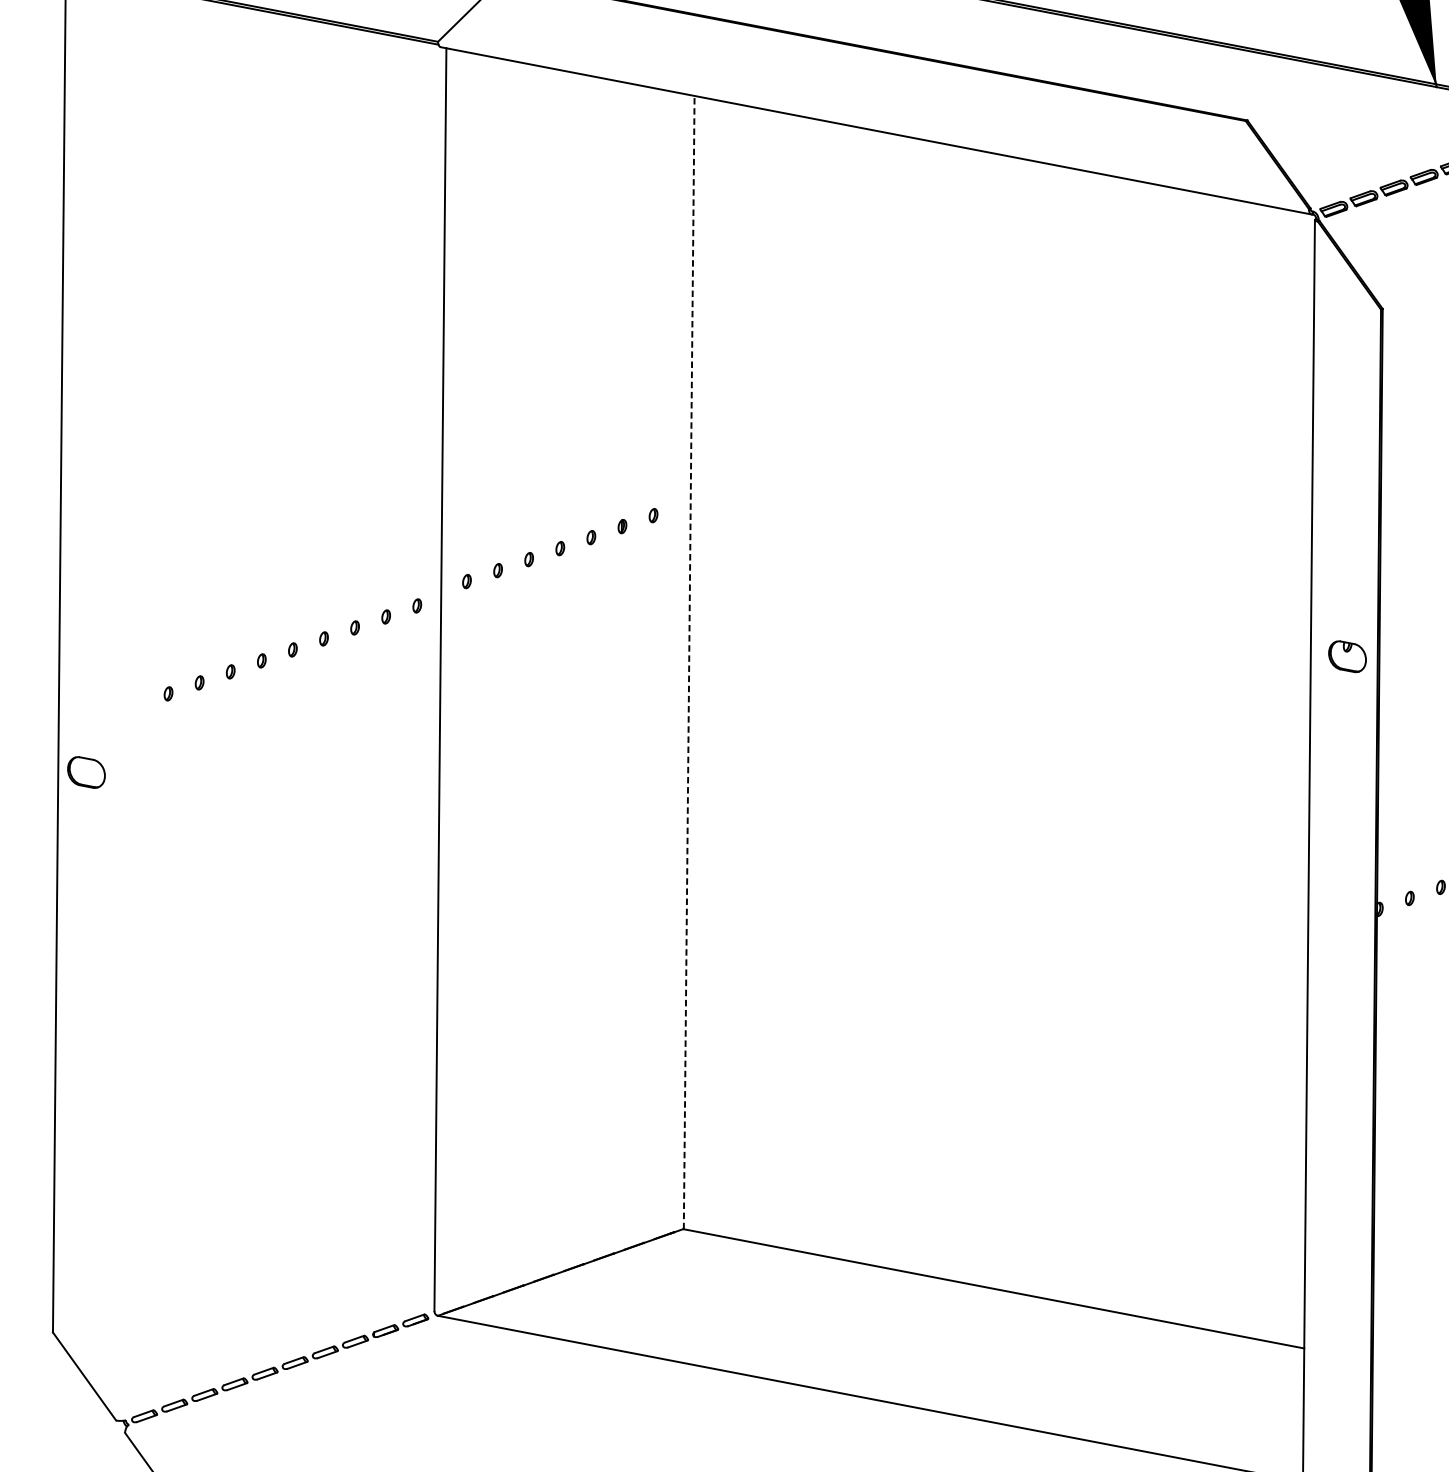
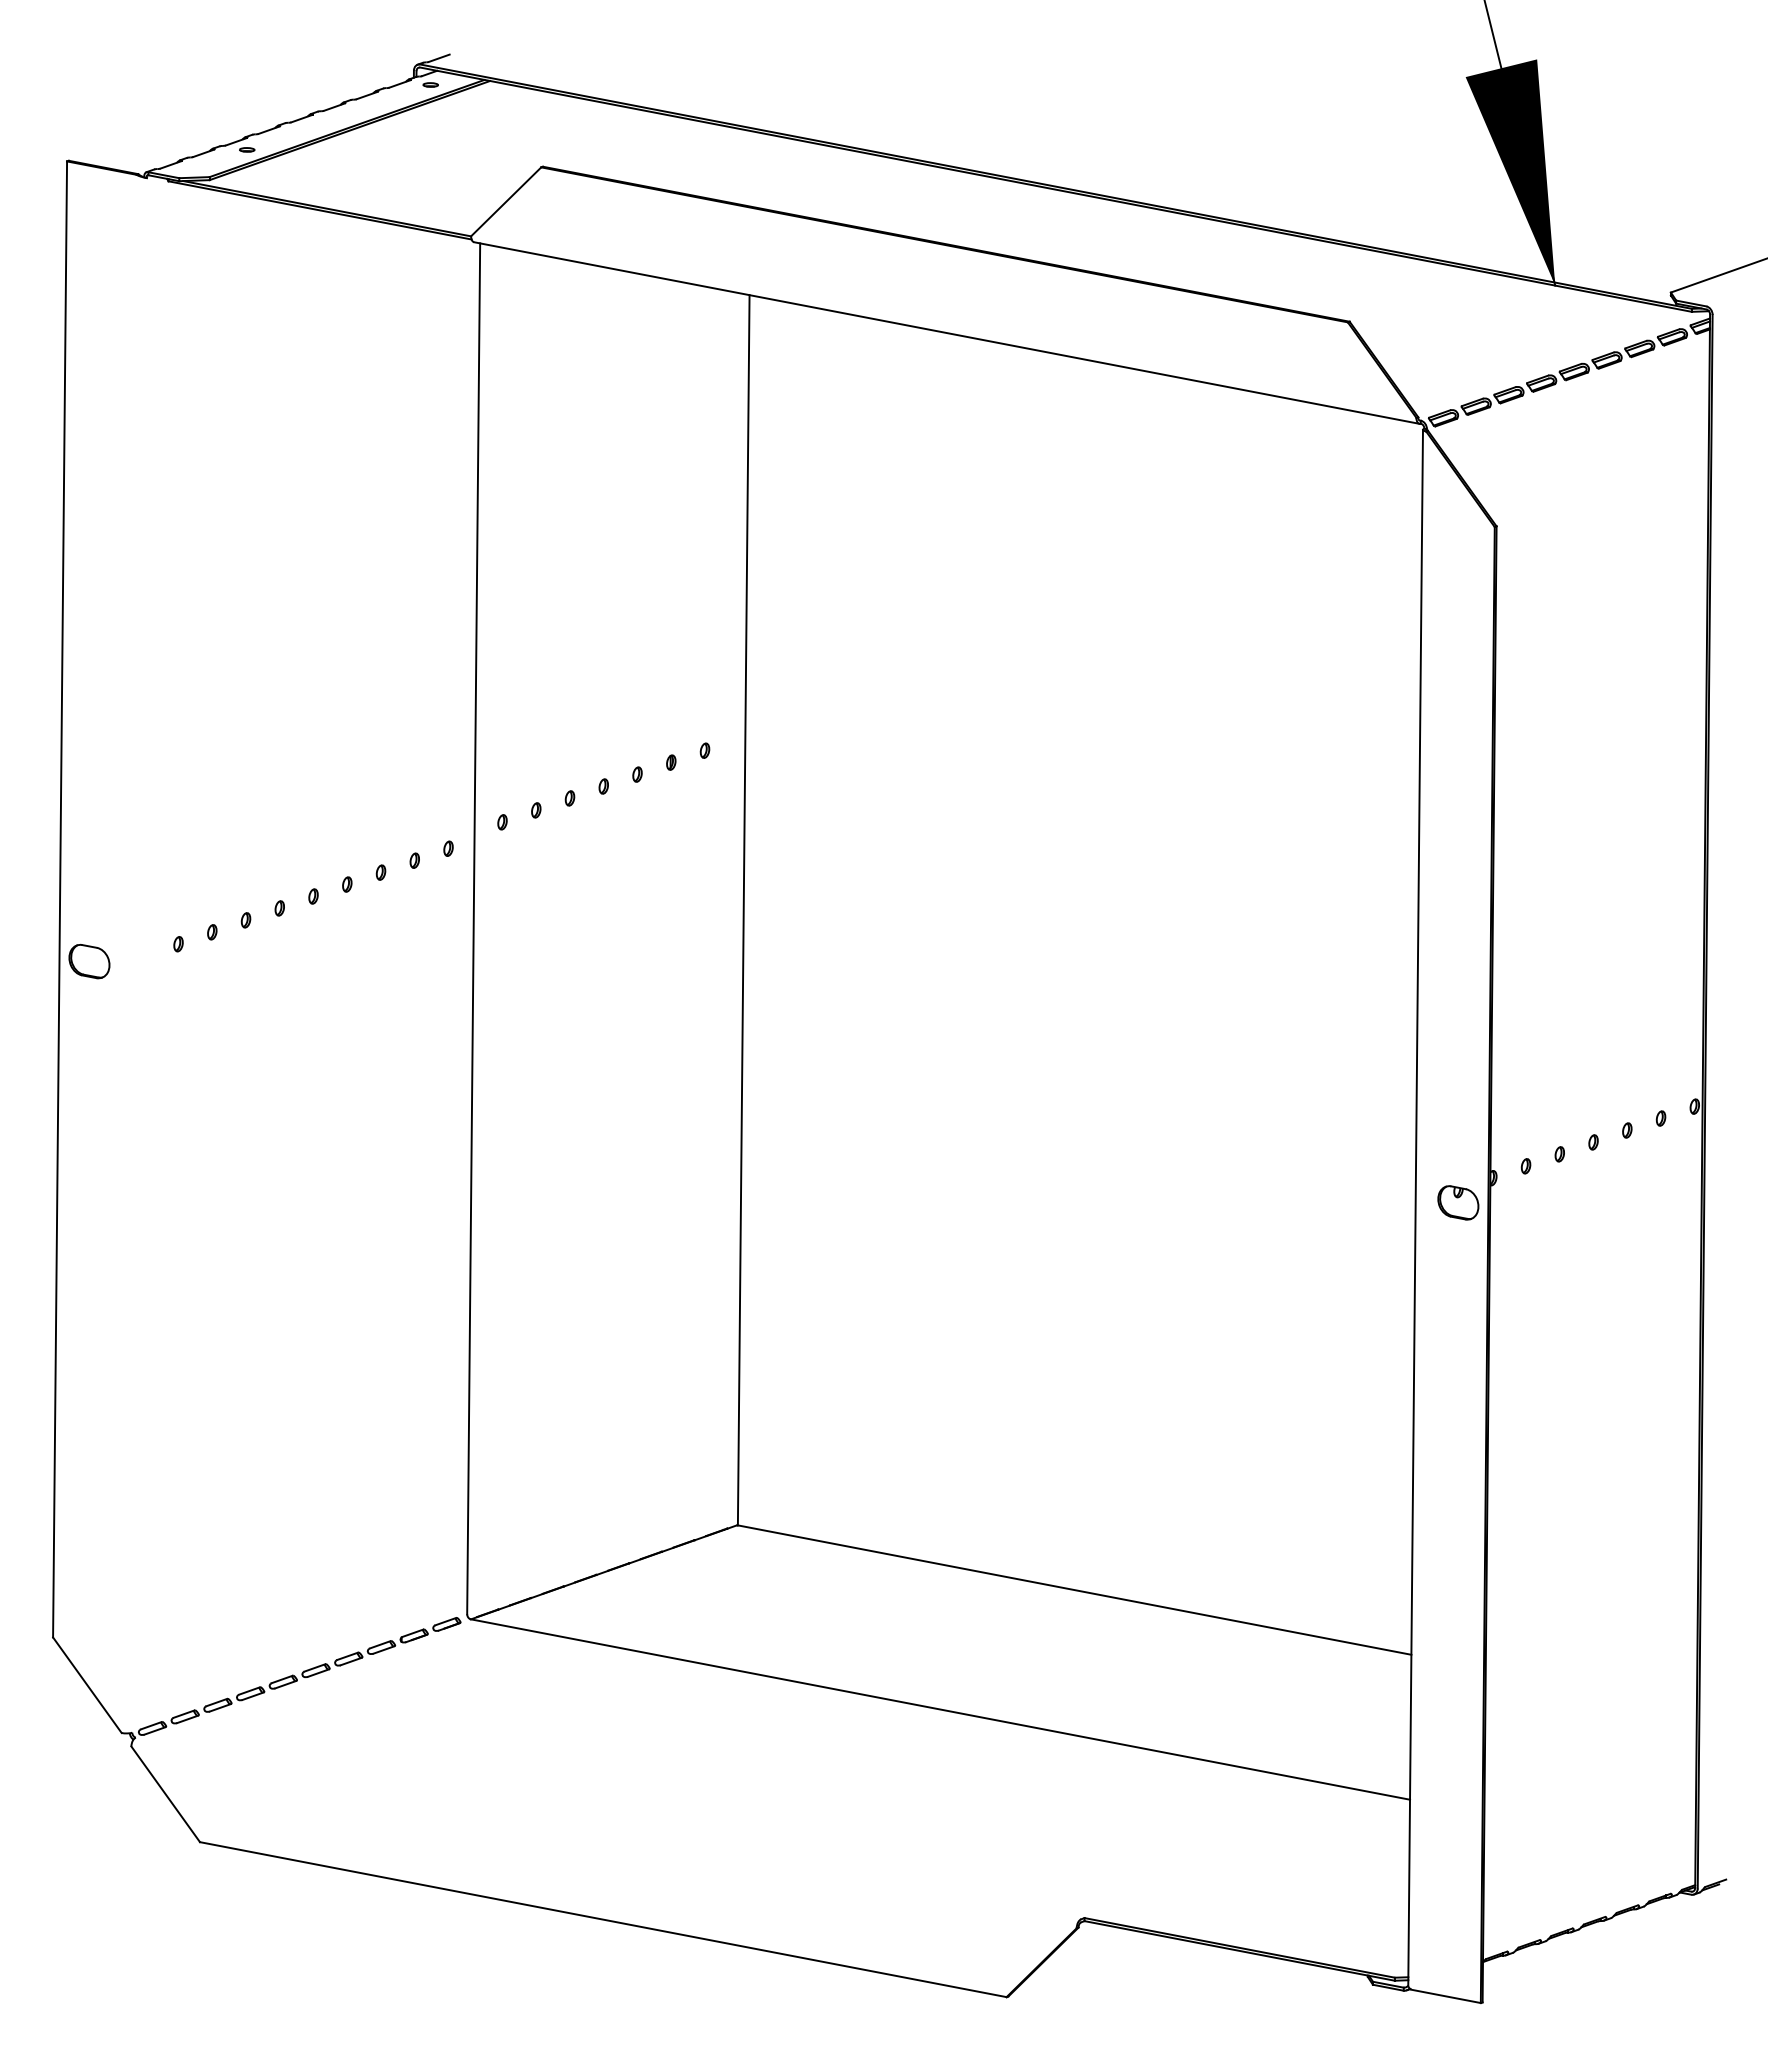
part: (1347, 656) -> (1458, 1202), moved
line: (688, 661) -> (743, 909), dashed -> solid
part: (86, 772) -> (89, 961), moved

